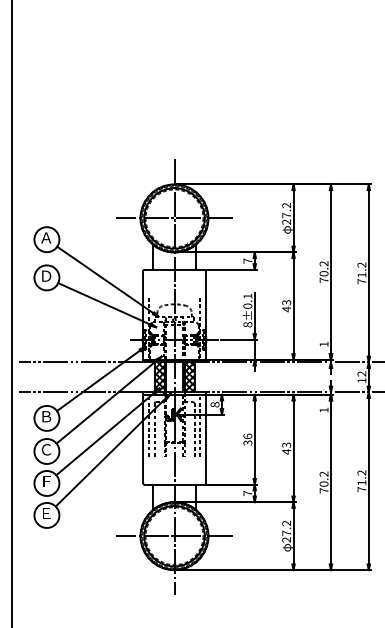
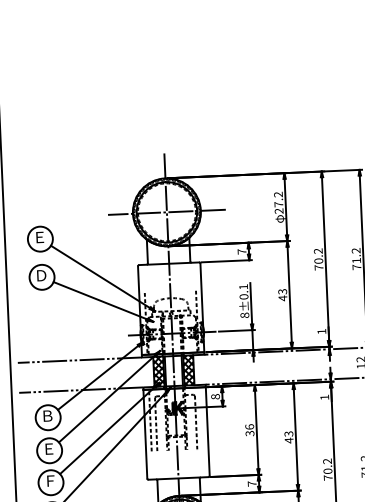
text: (46, 237) -> (39, 237), Ａ -> Ｅ
line: (200, 425) -> (201, 418), removed
text: (45, 449) -> (48, 448), Ｃ -> Ｅ

